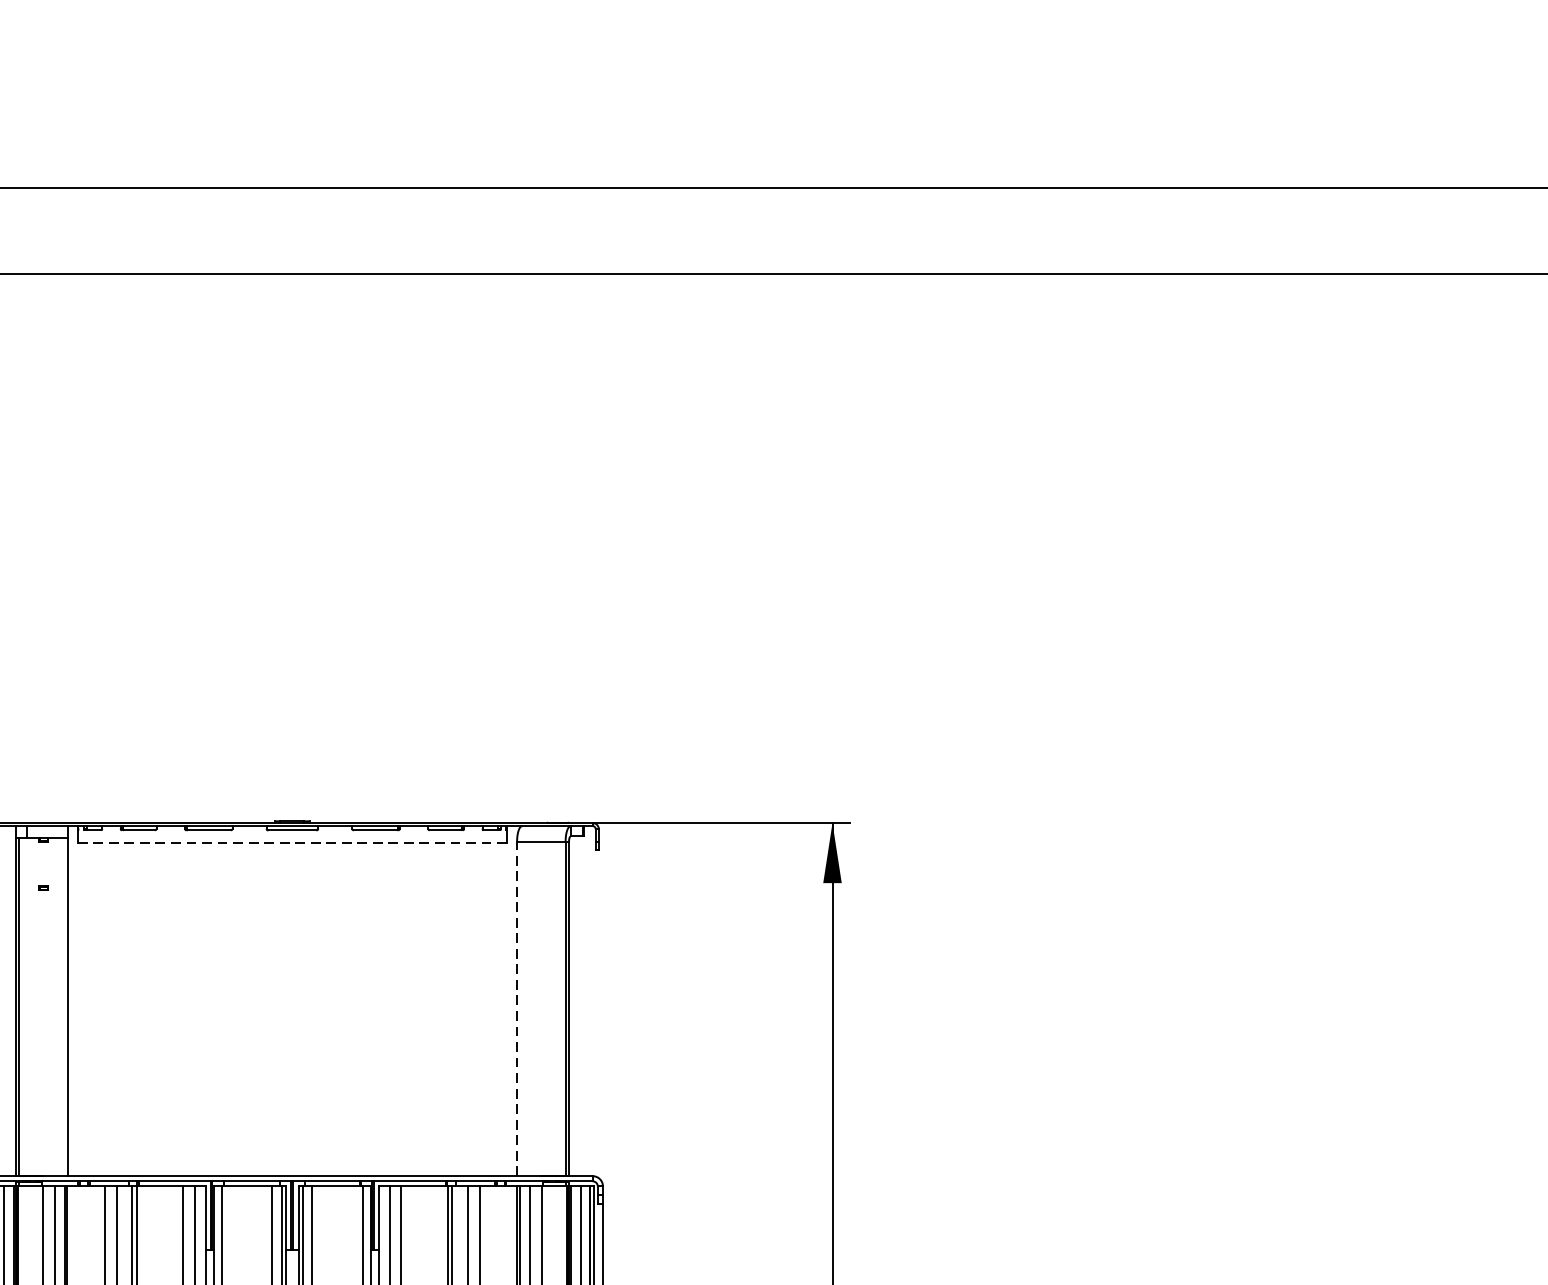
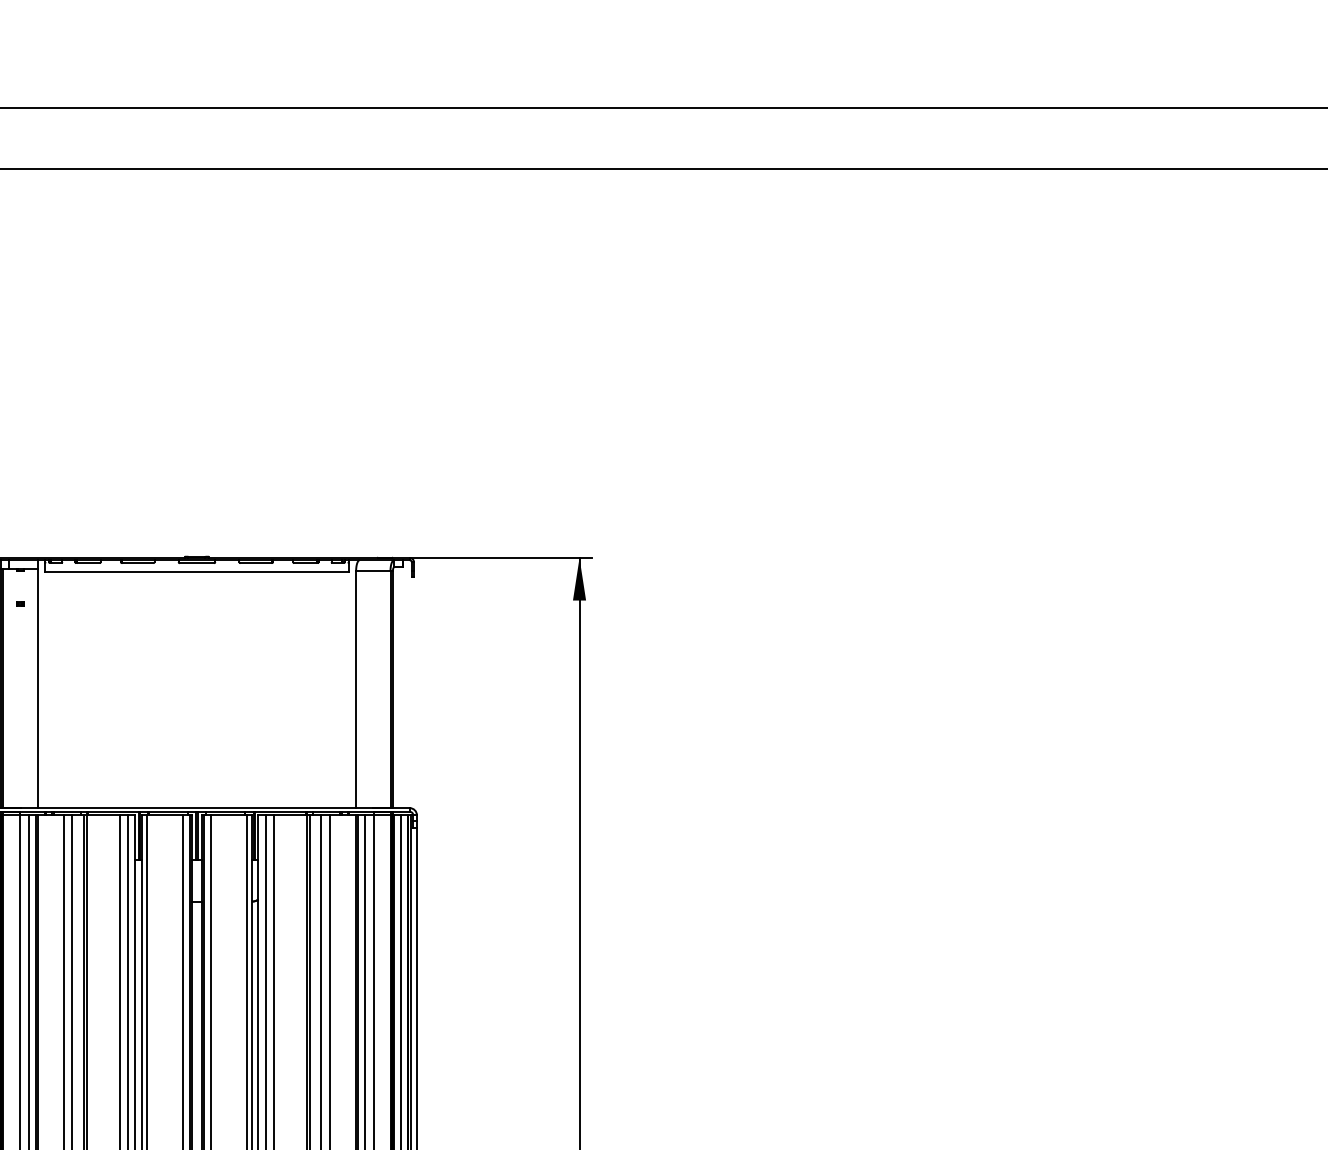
line: (291, 843) -> (196, 572), dashed -> solid
line: (517, 1008) -> (356, 689), dashed -> solid

